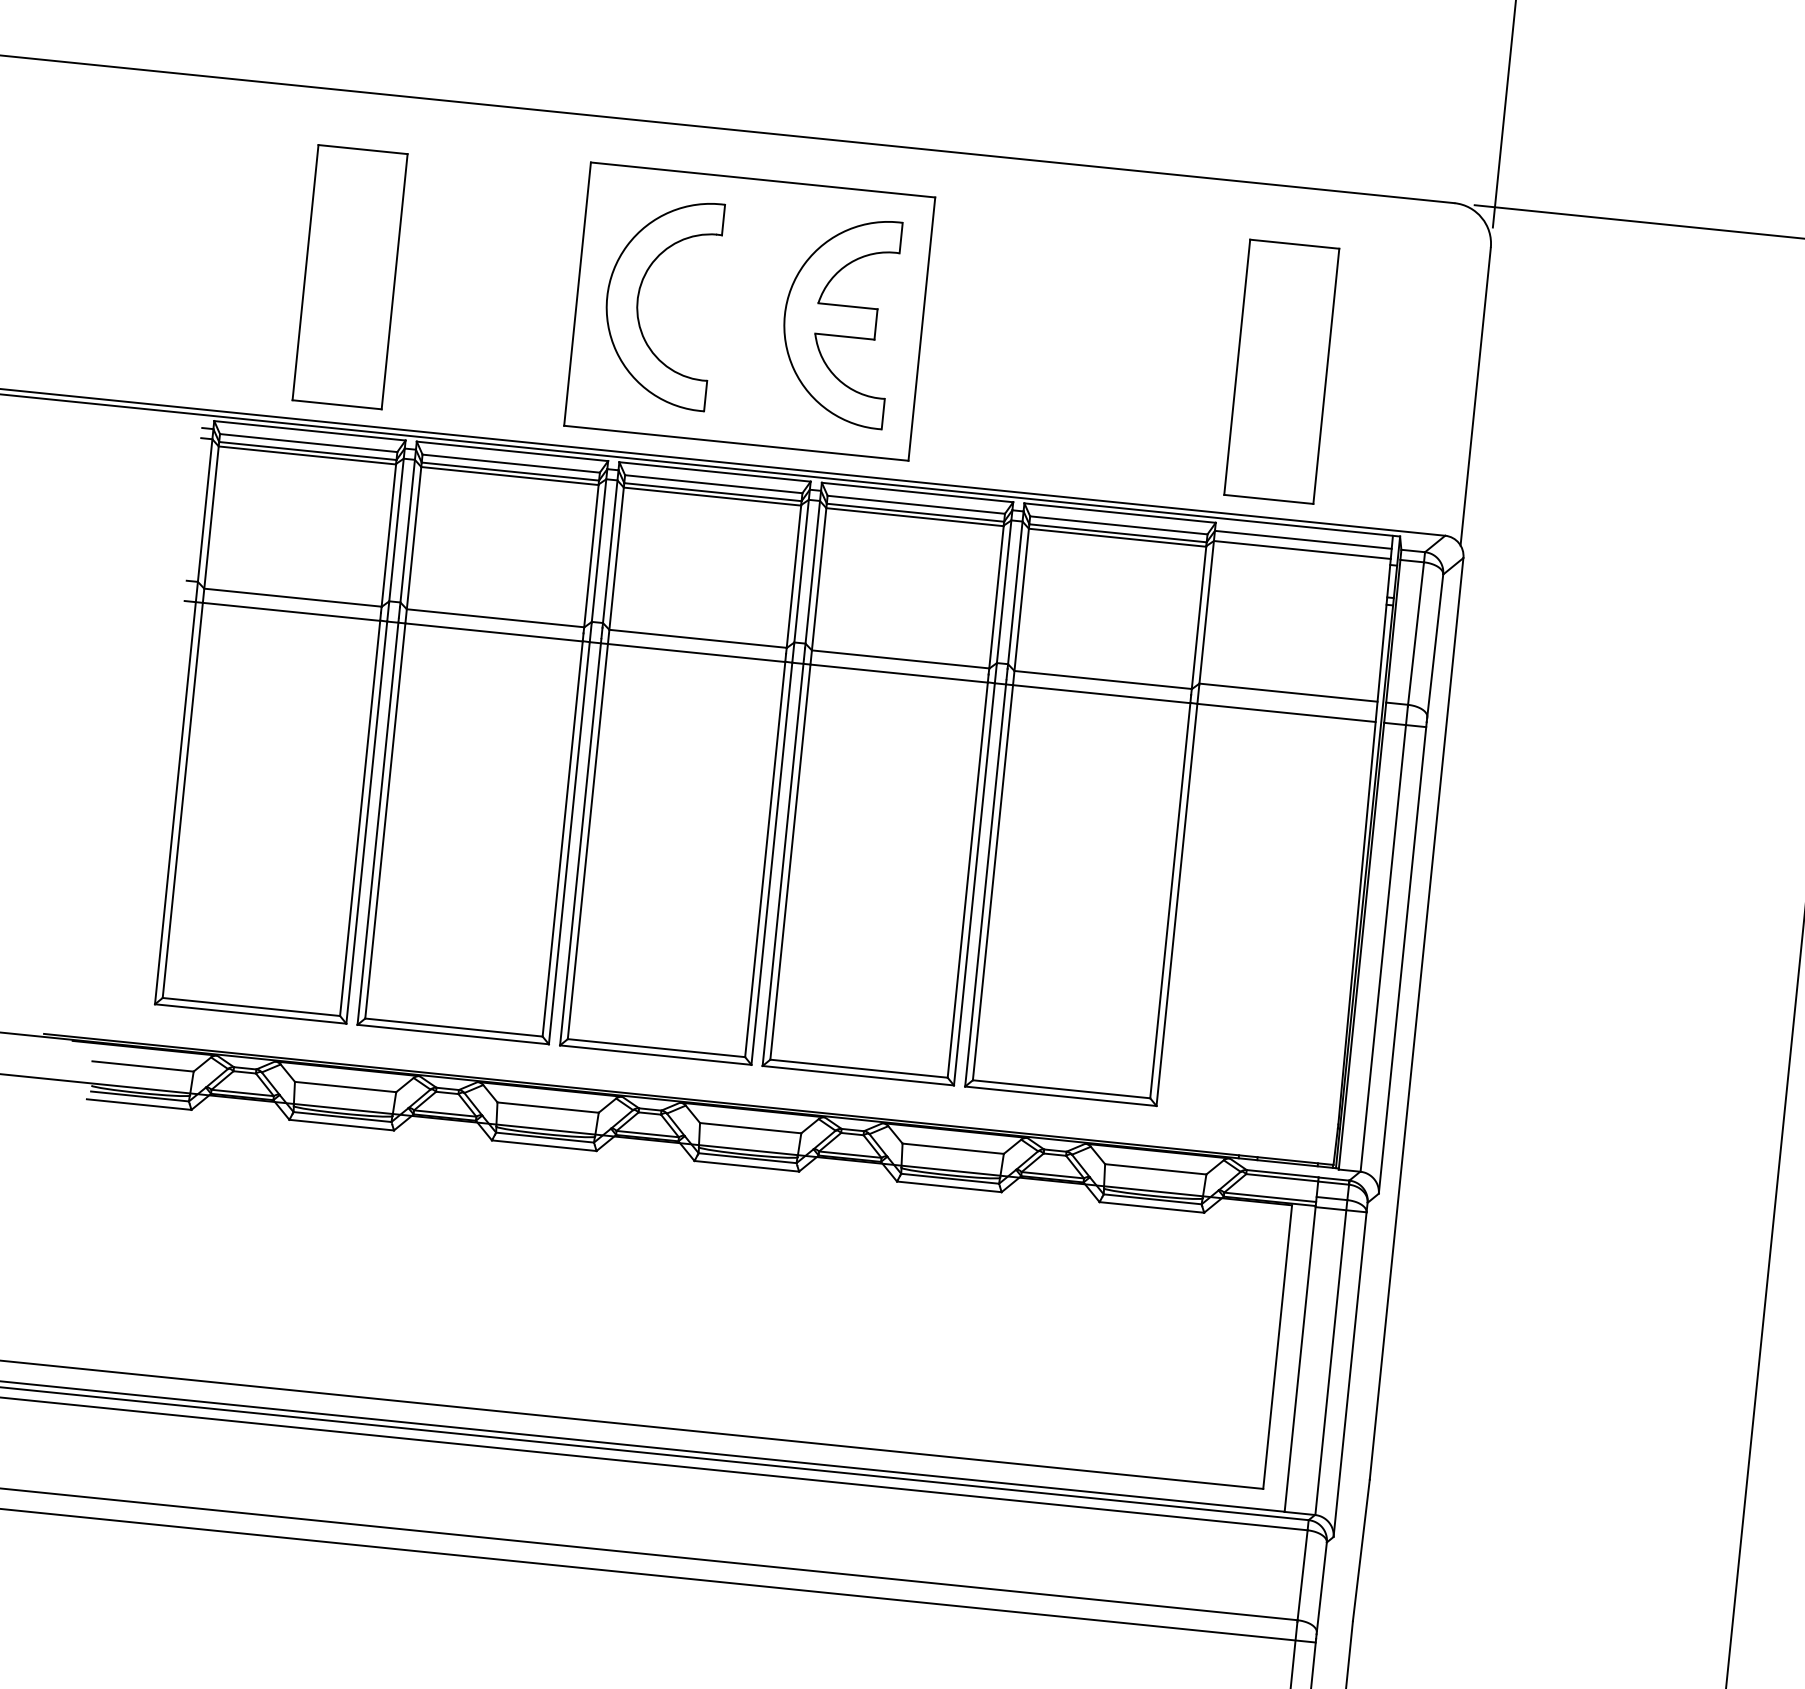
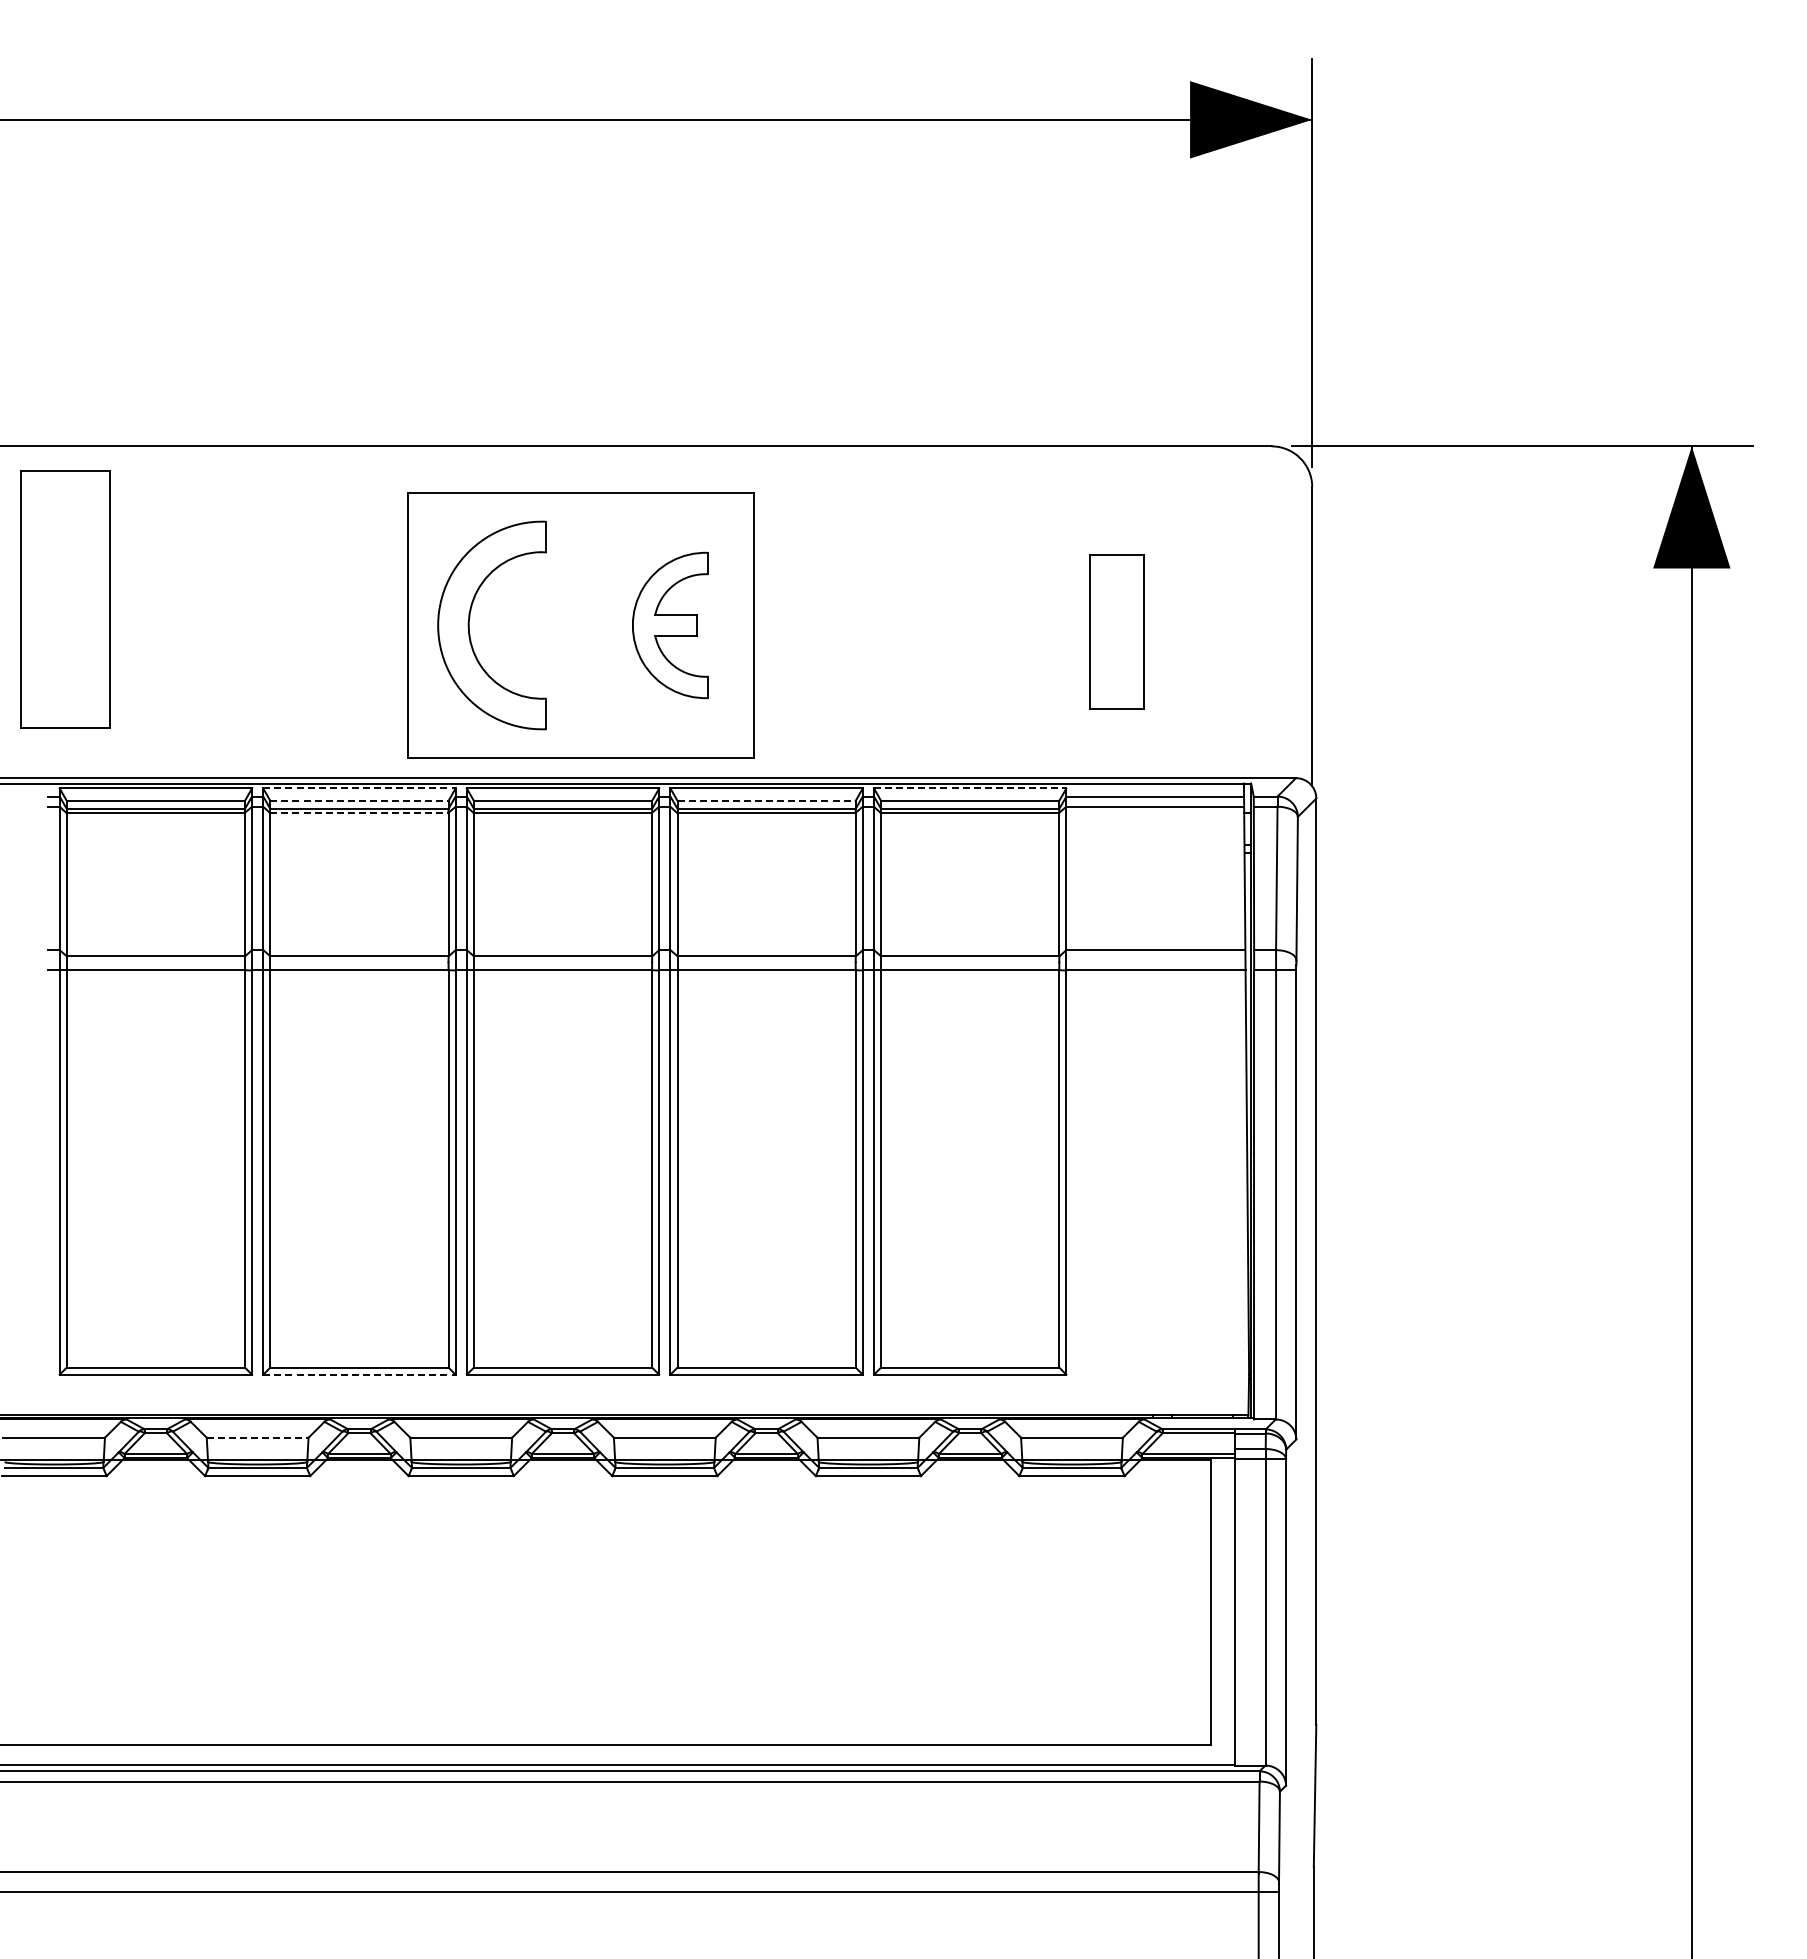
part: (350, 277) -> (65, 599), moved
part: (838, 320) -> (670, 625), size x0.7
part: (1281, 371) -> (1116, 631), size x0.6
line: (512, 451) -> (359, 788), solid -> dashed
line: (511, 463) -> (359, 800), solid -> dashed
line: (509, 476) -> (359, 813), solid -> dashed
line: (917, 504) -> (767, 800), solid -> dashed
line: (1120, 513) -> (970, 788), solid -> dashed
line: (453, 1034) -> (359, 1374), solid -> dashed
line: (345, 1086) -> (257, 1437), solid -> dashed

